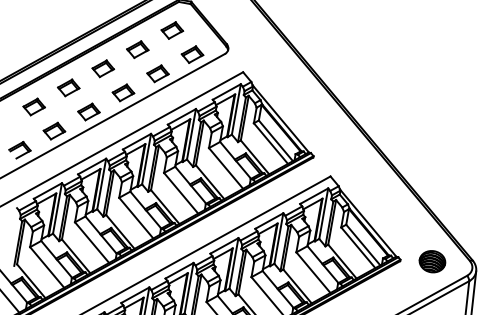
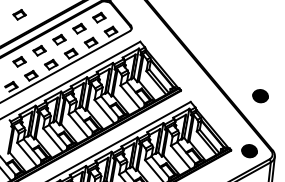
part: (33, 24) -> (19, 14), added
part: (451, 167) -> (260, 96), added

